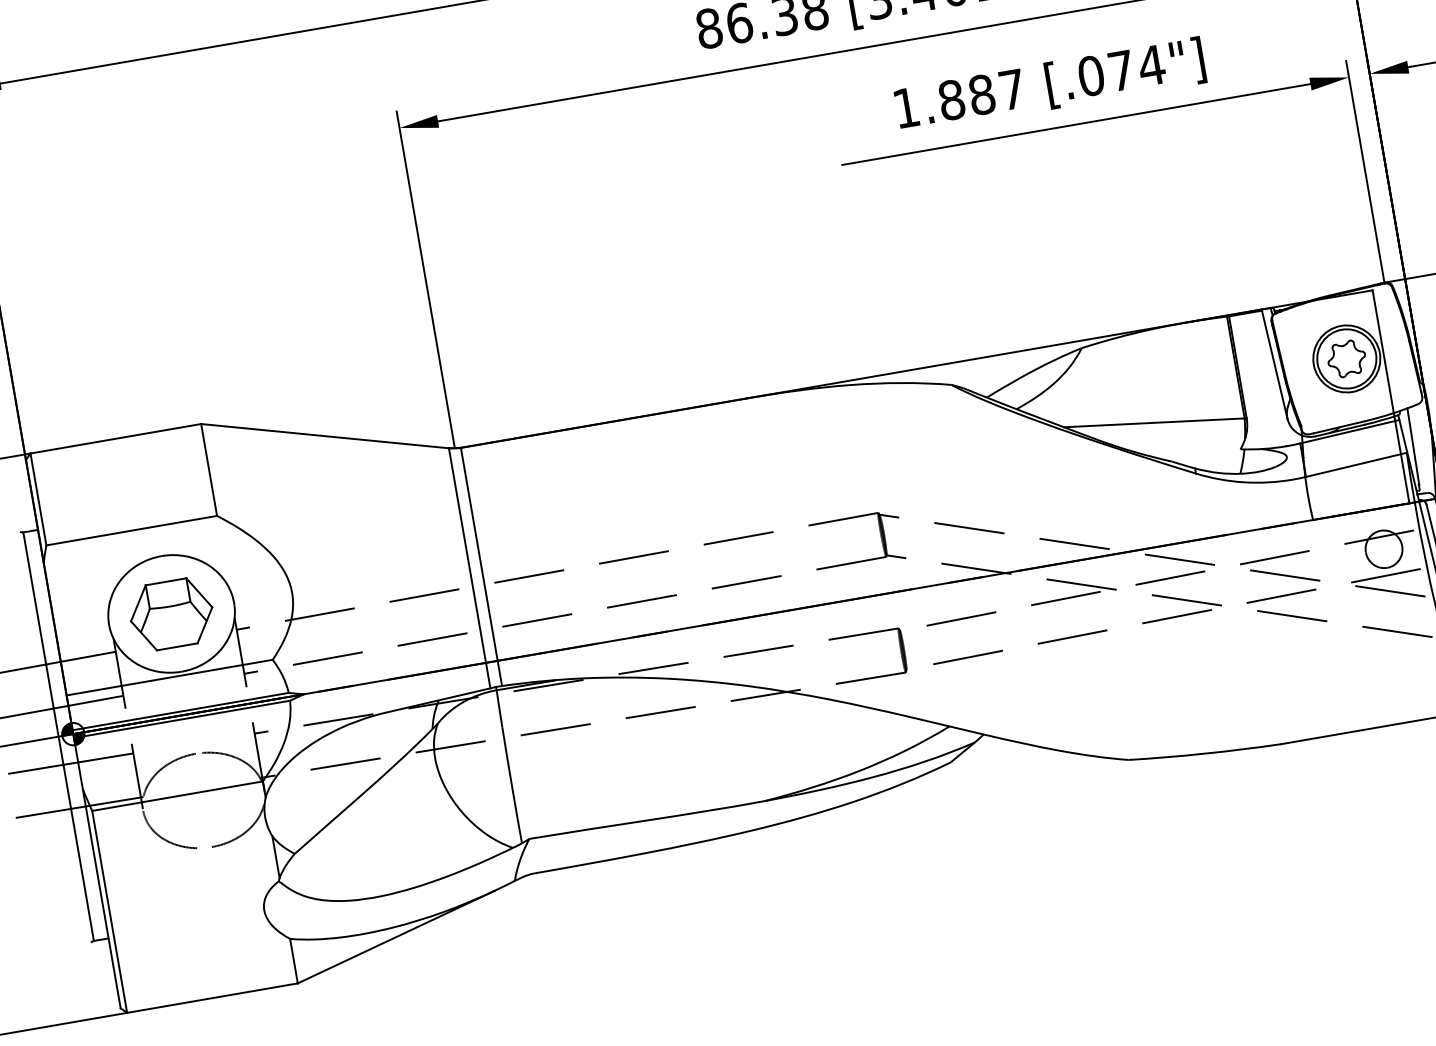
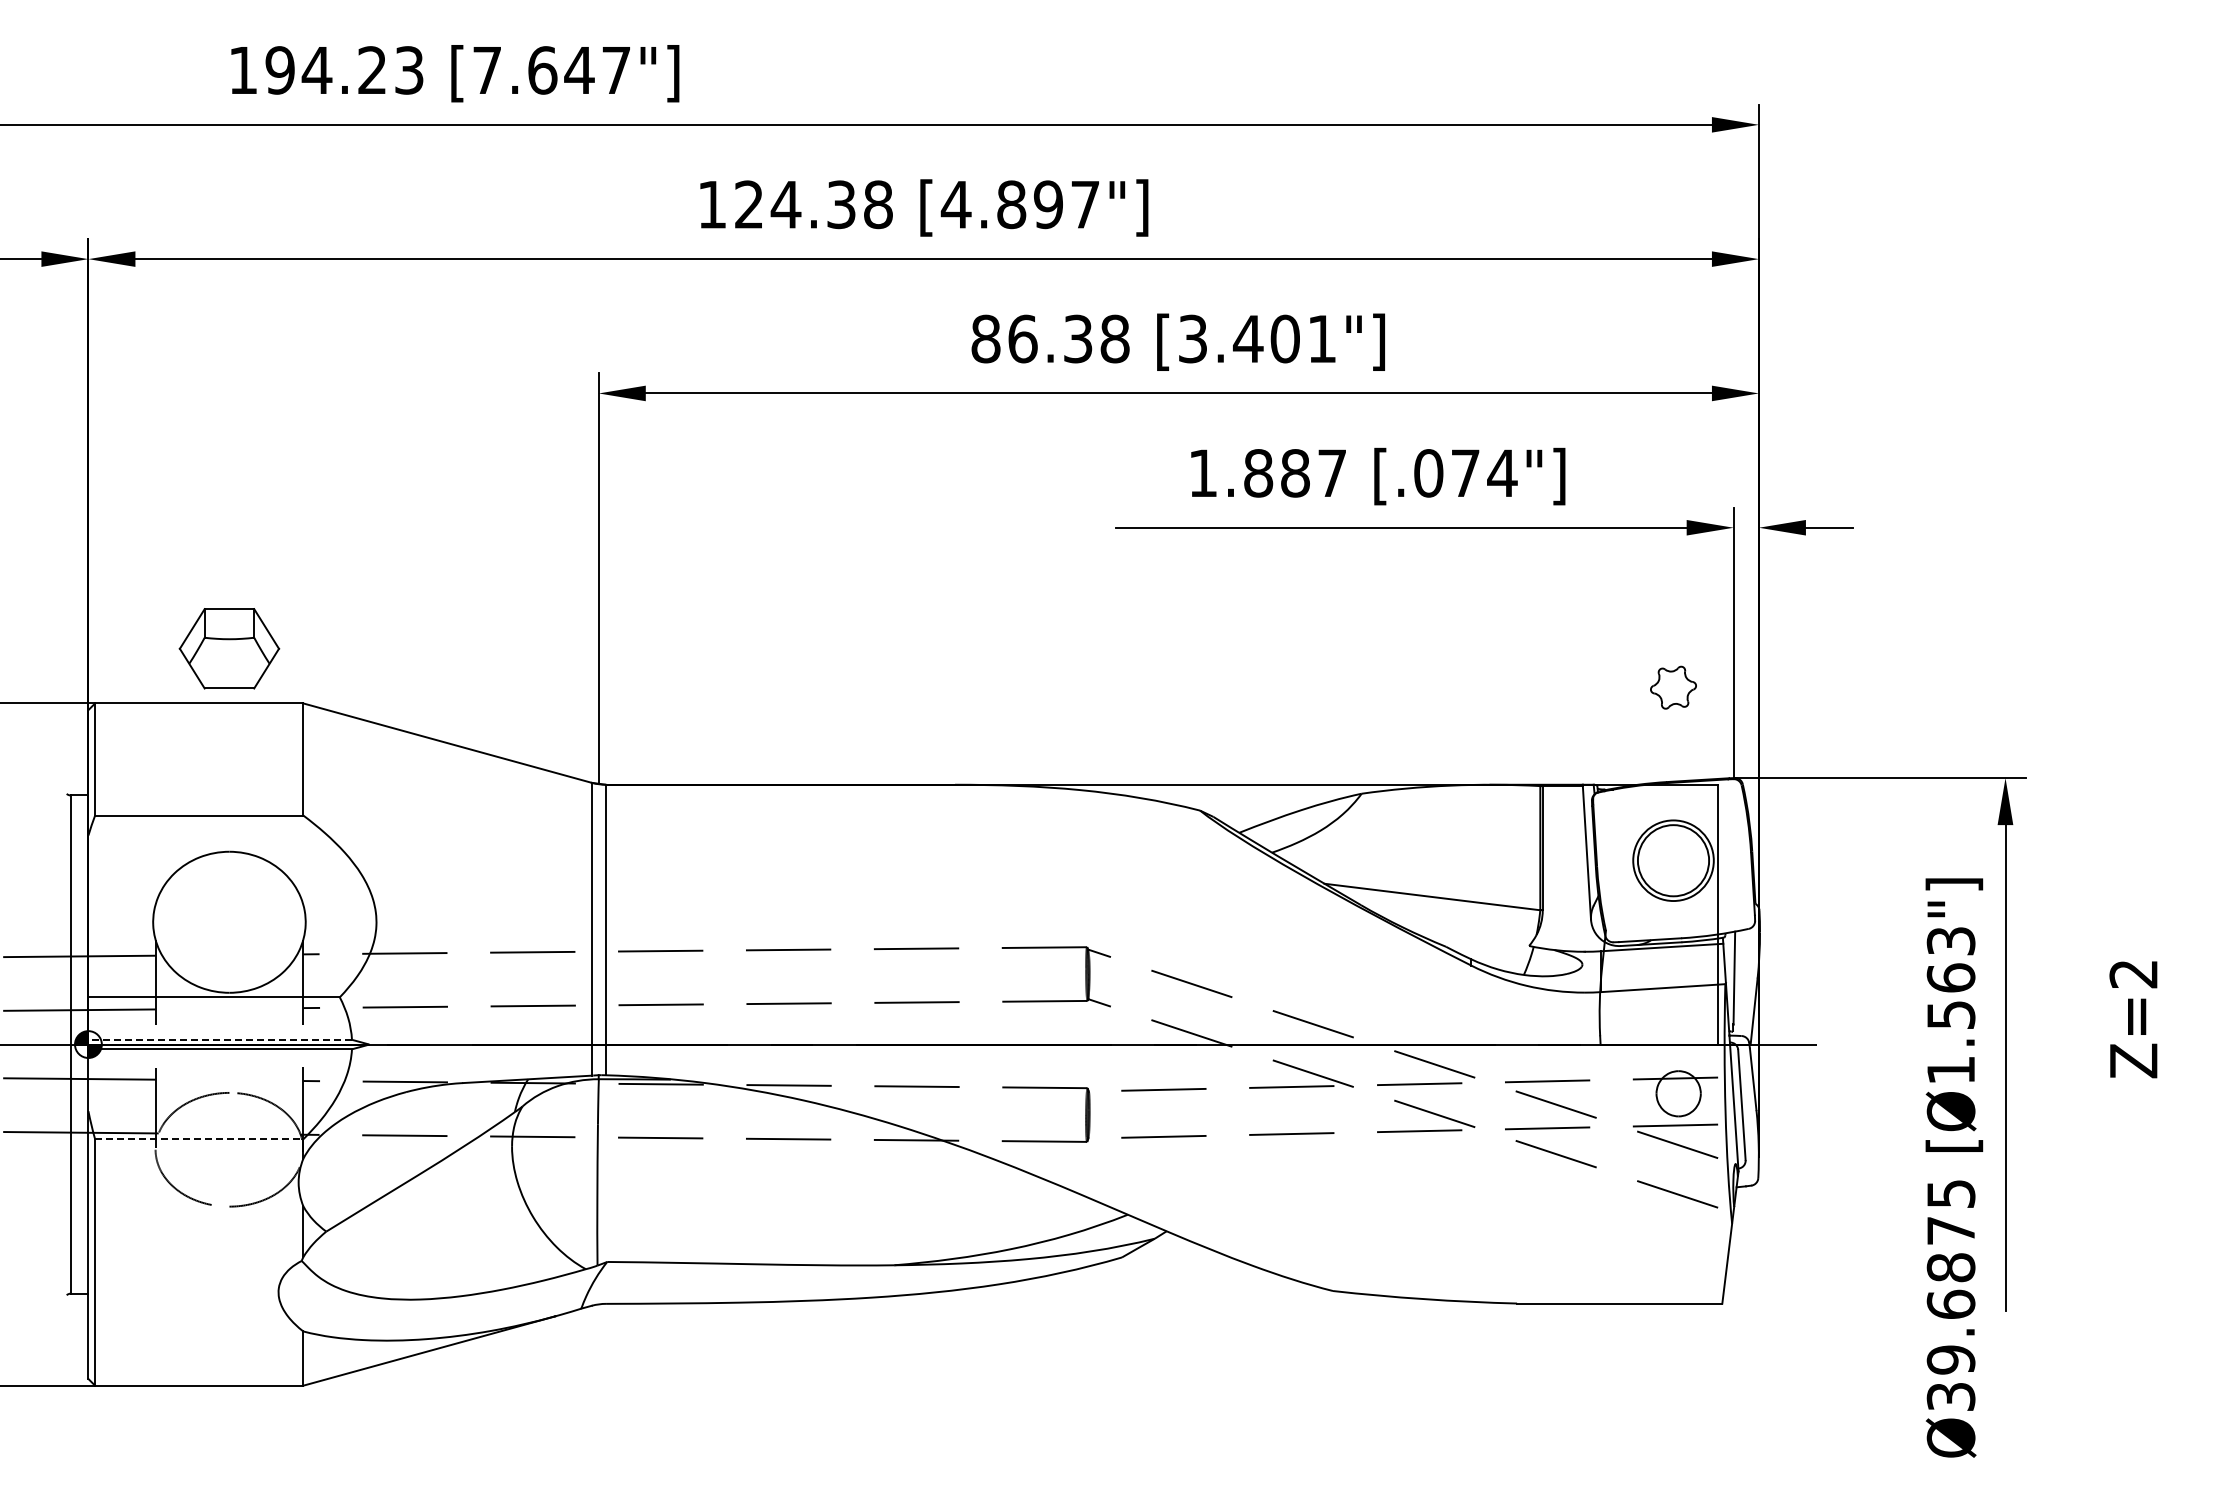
part: (1346, 358) -> (1673, 687), moved
part: (171, 614) -> (229, 648), moved
line: (180, 711) -> (220, 1039), solid -> dashed
line: (177, 796) -> (199, 1139), solid -> dashed

